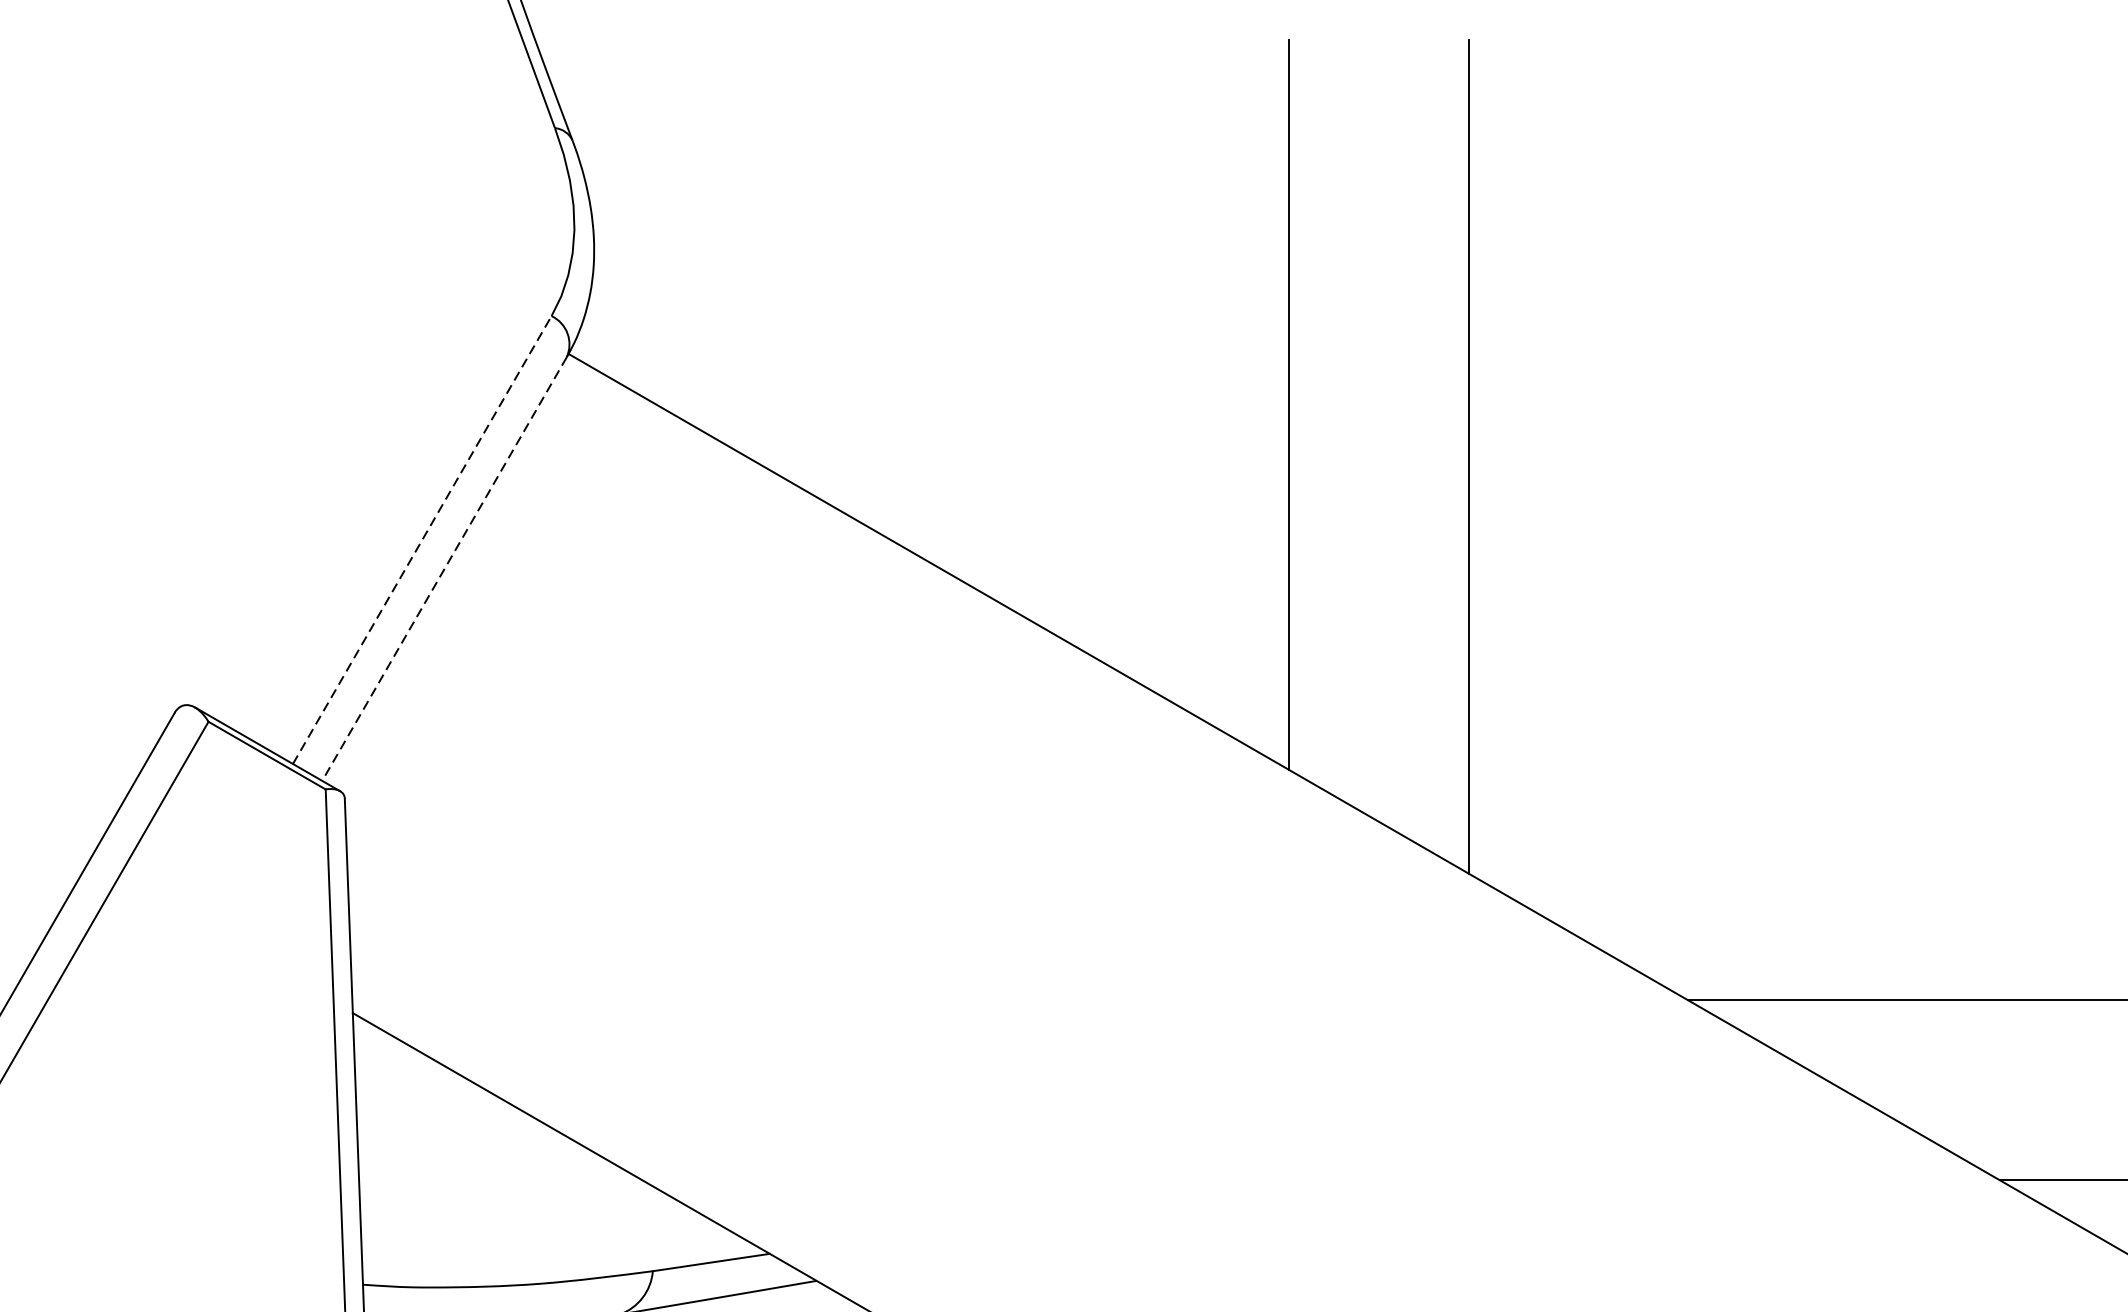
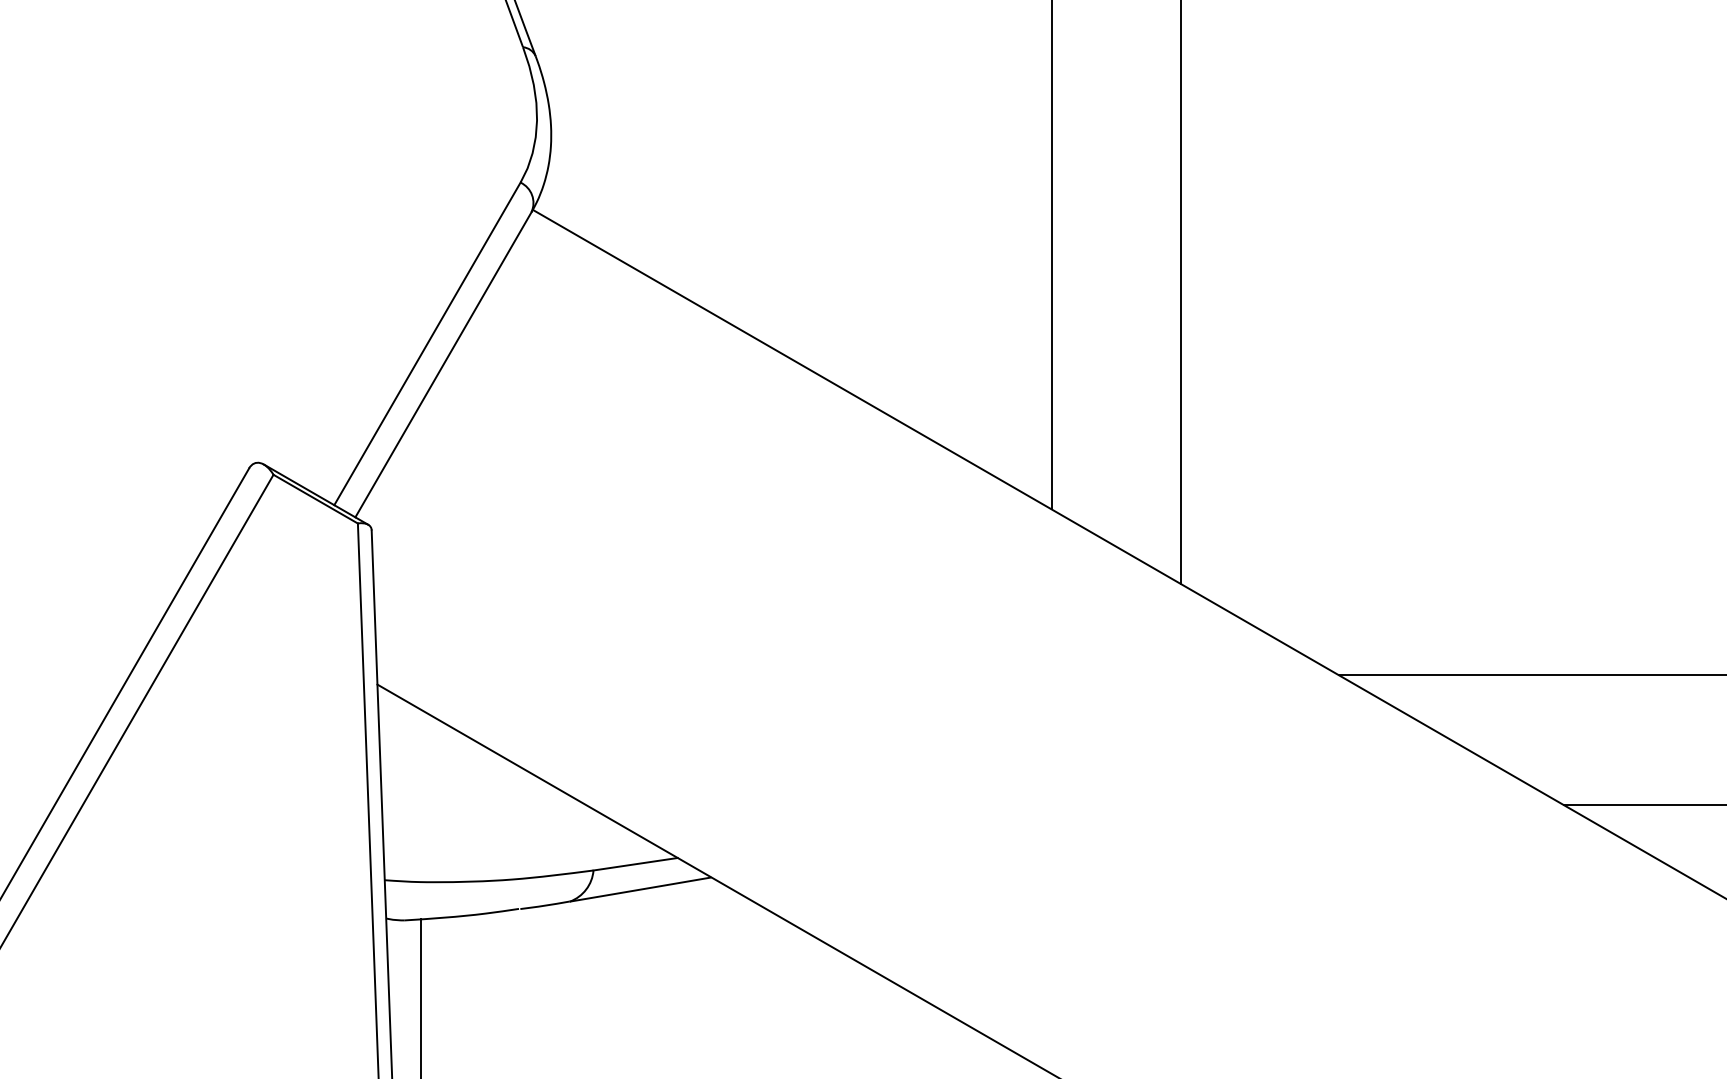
line: (422, 539) -> (427, 343), dashed -> solid
line: (444, 570) -> (443, 365), dashed -> solid

